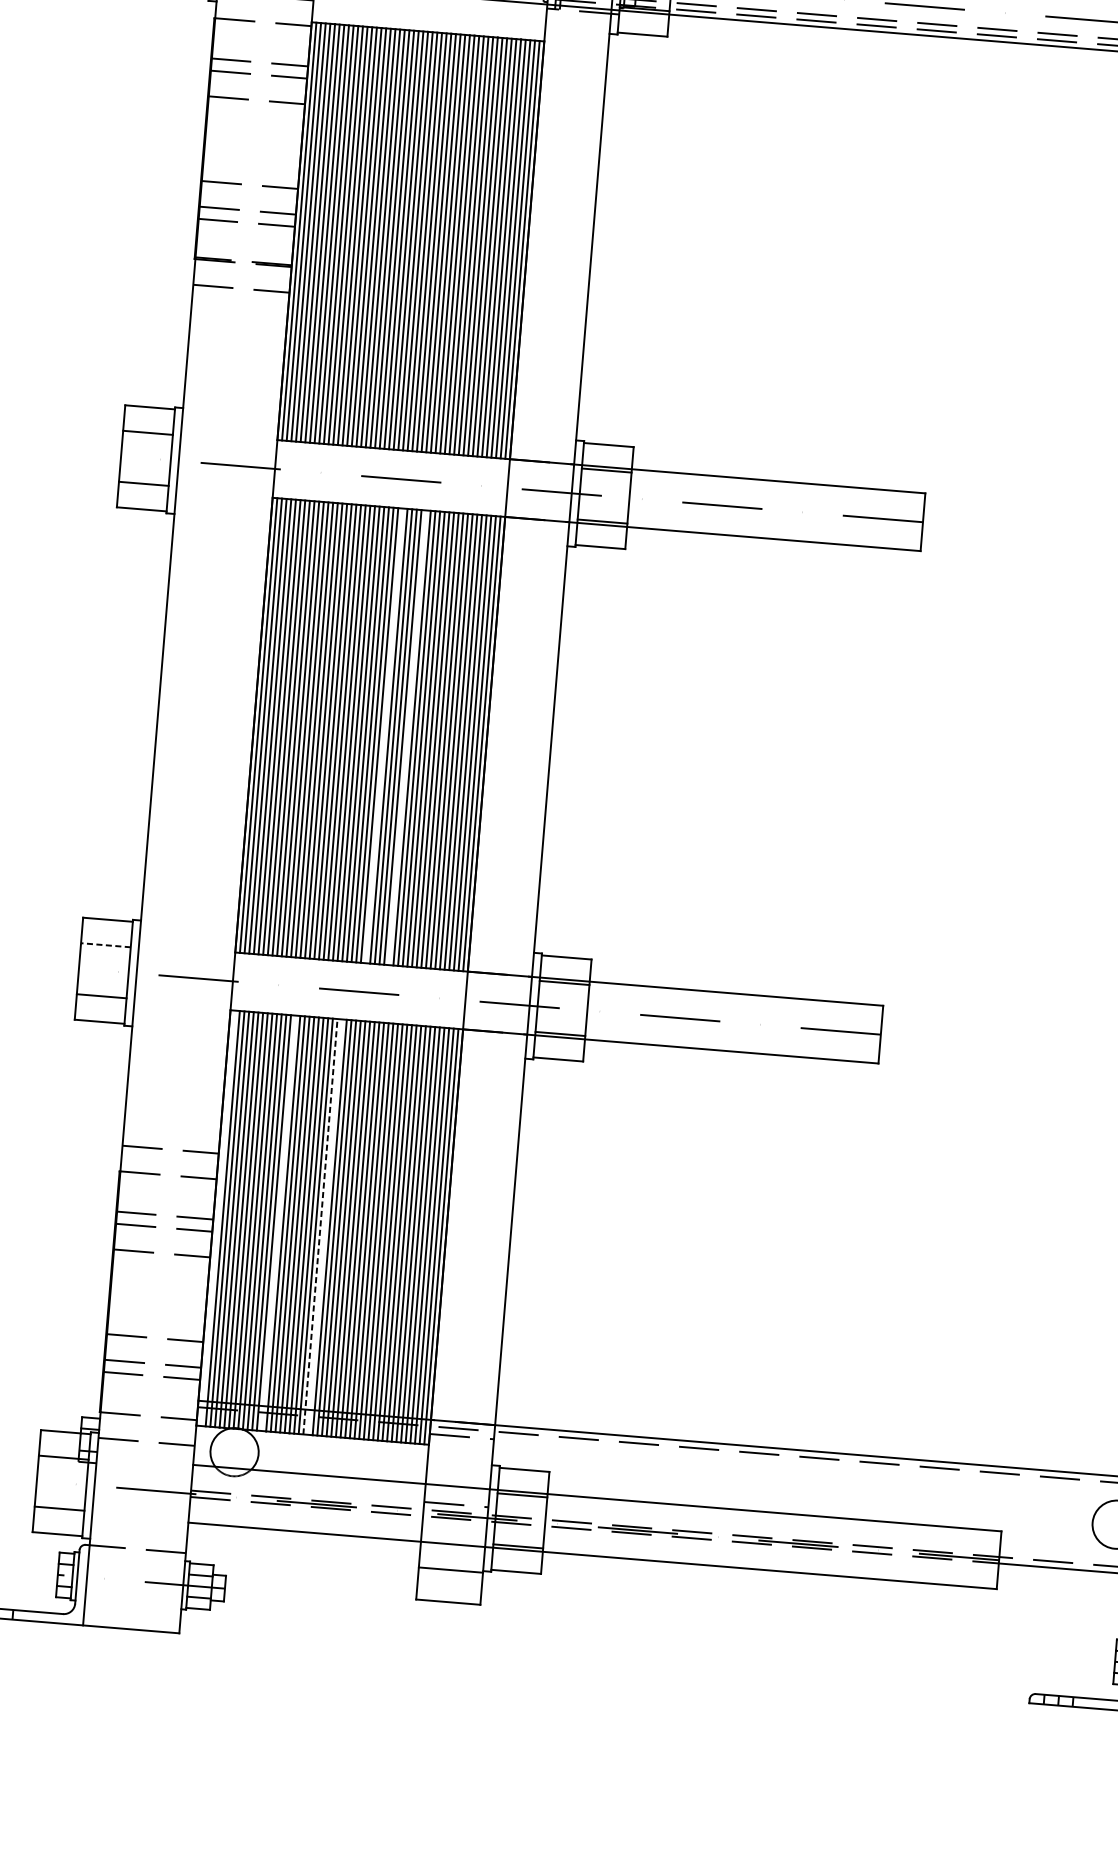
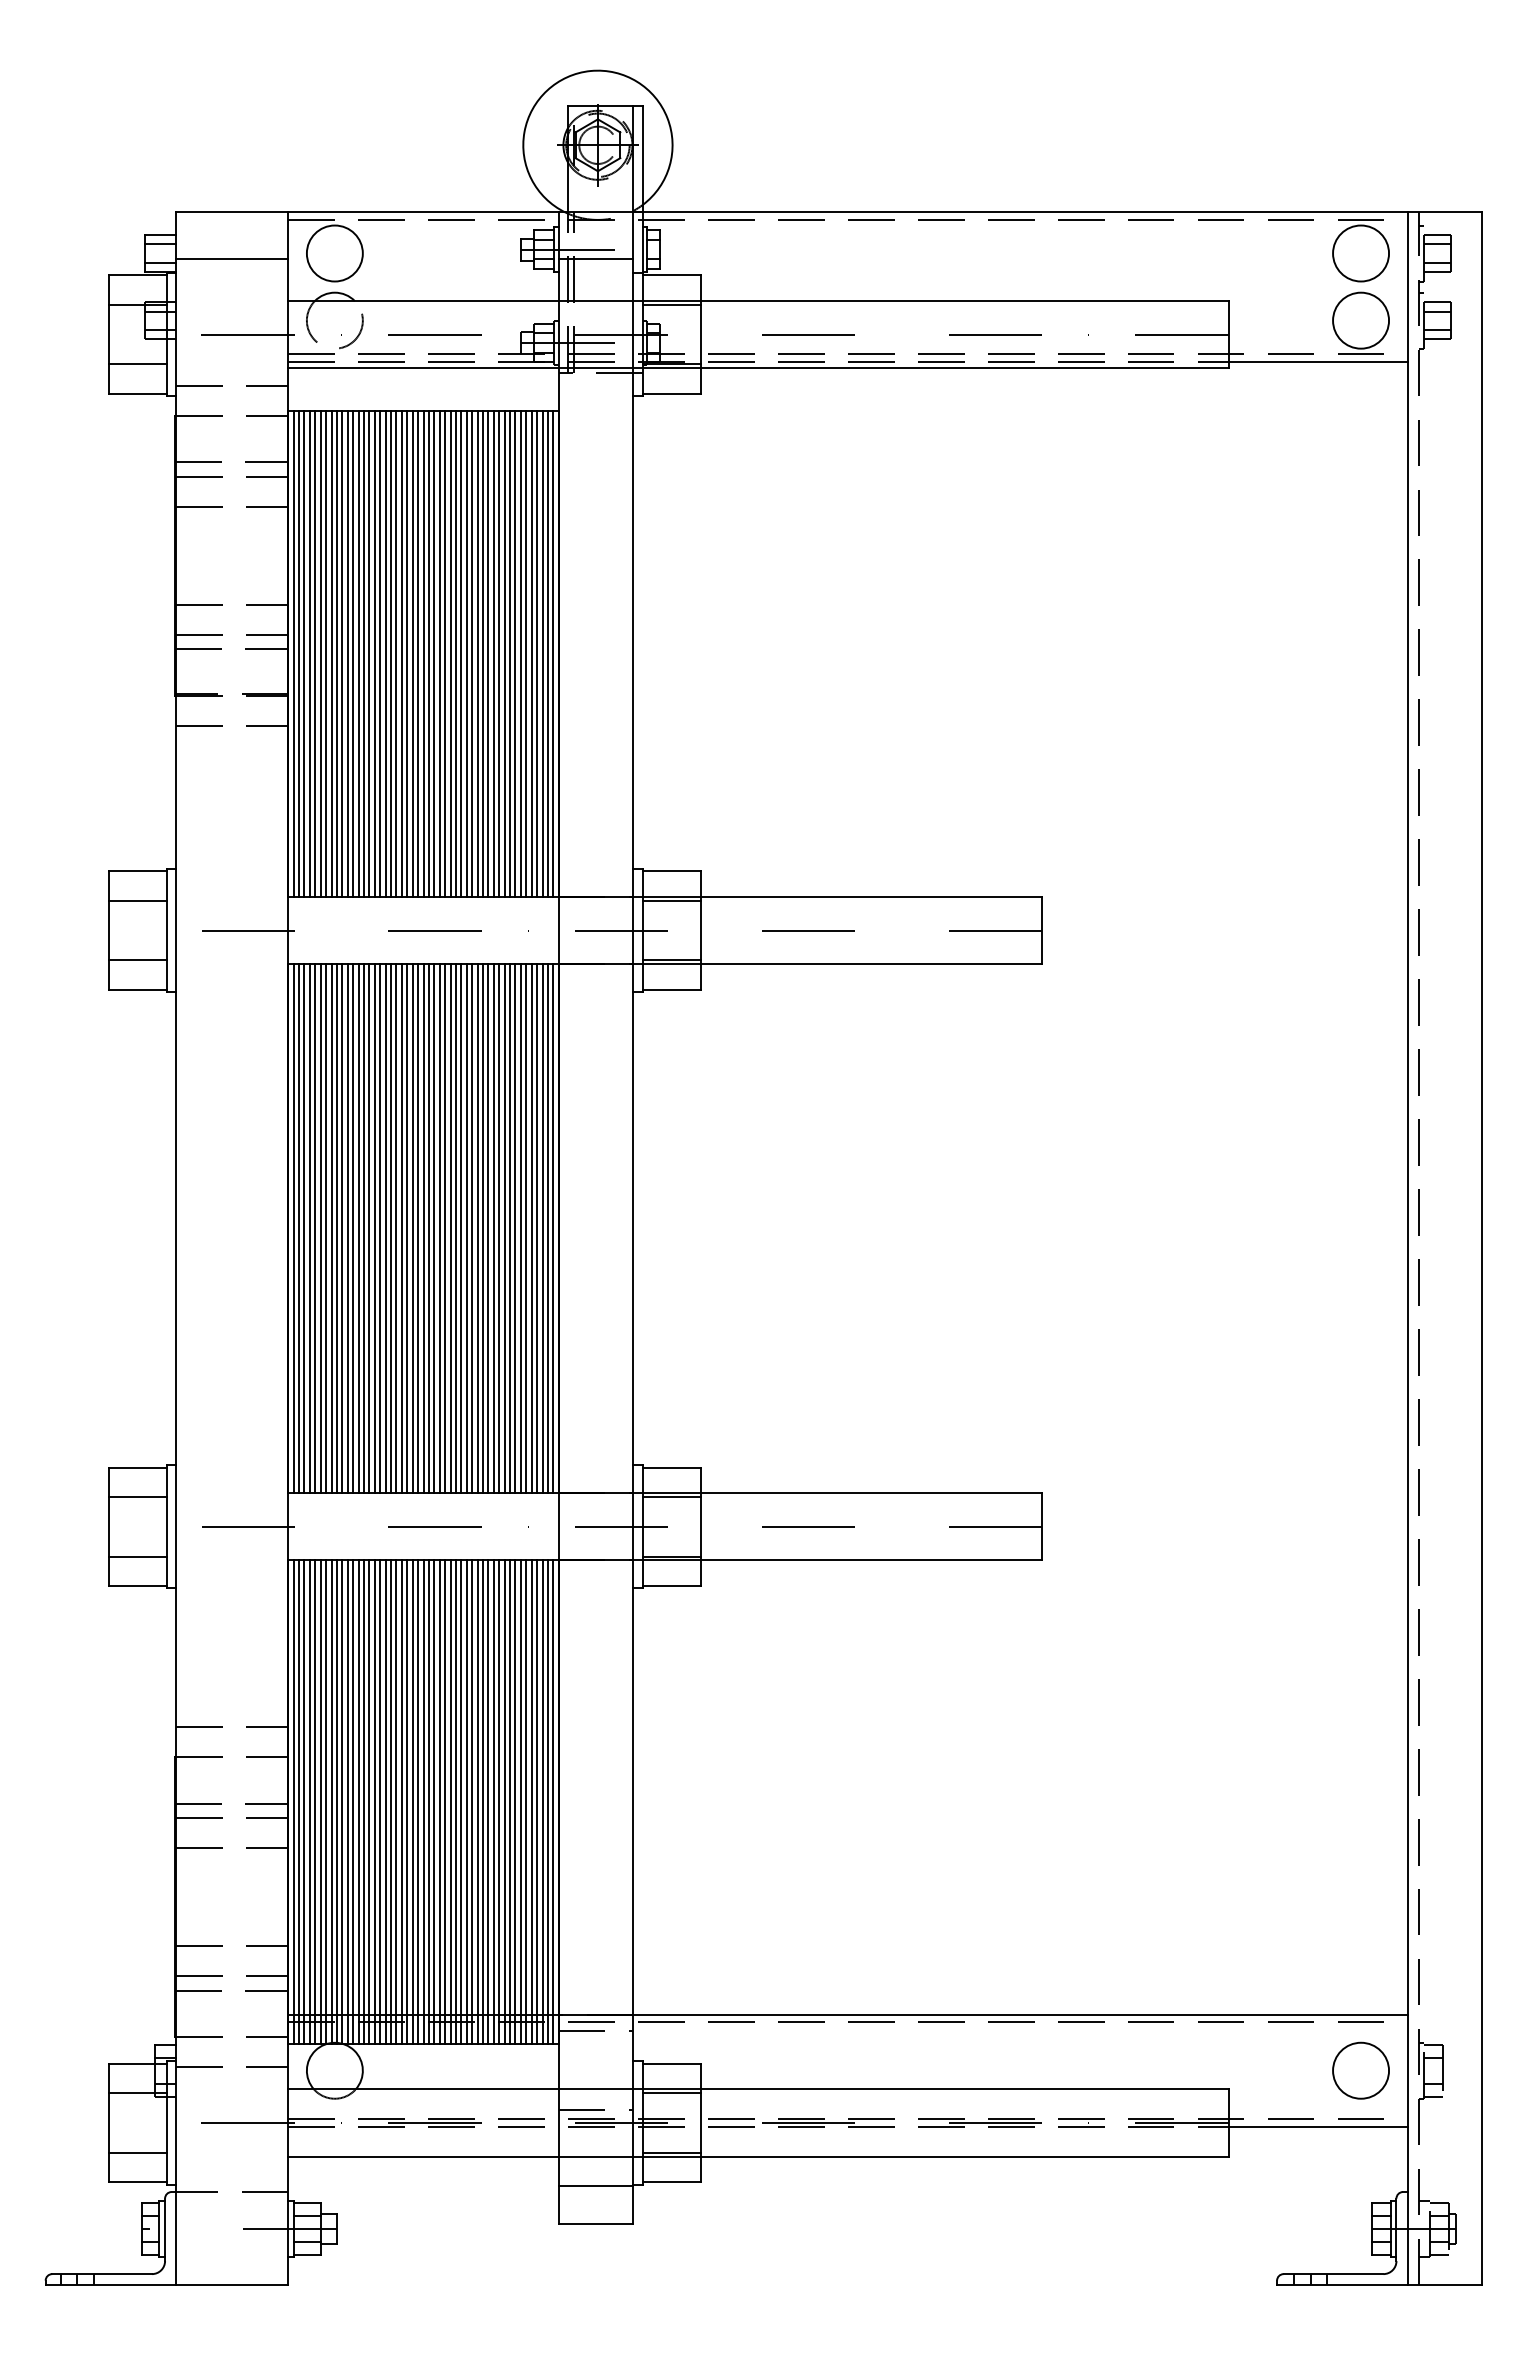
line: (384, 735) -> (439, 1228), added
line: (407, 737) -> (466, 1228), added
line: (106, 945) -> (138, 1497), dashed -> solid
line: (218, 1217) -> (293, 1801), added
line: (278, 1222) -> (363, 1801), added
line: (325, 1226) -> (418, 1801), added
line: (320, 1227) -> (412, 1802), dashed -> solid

